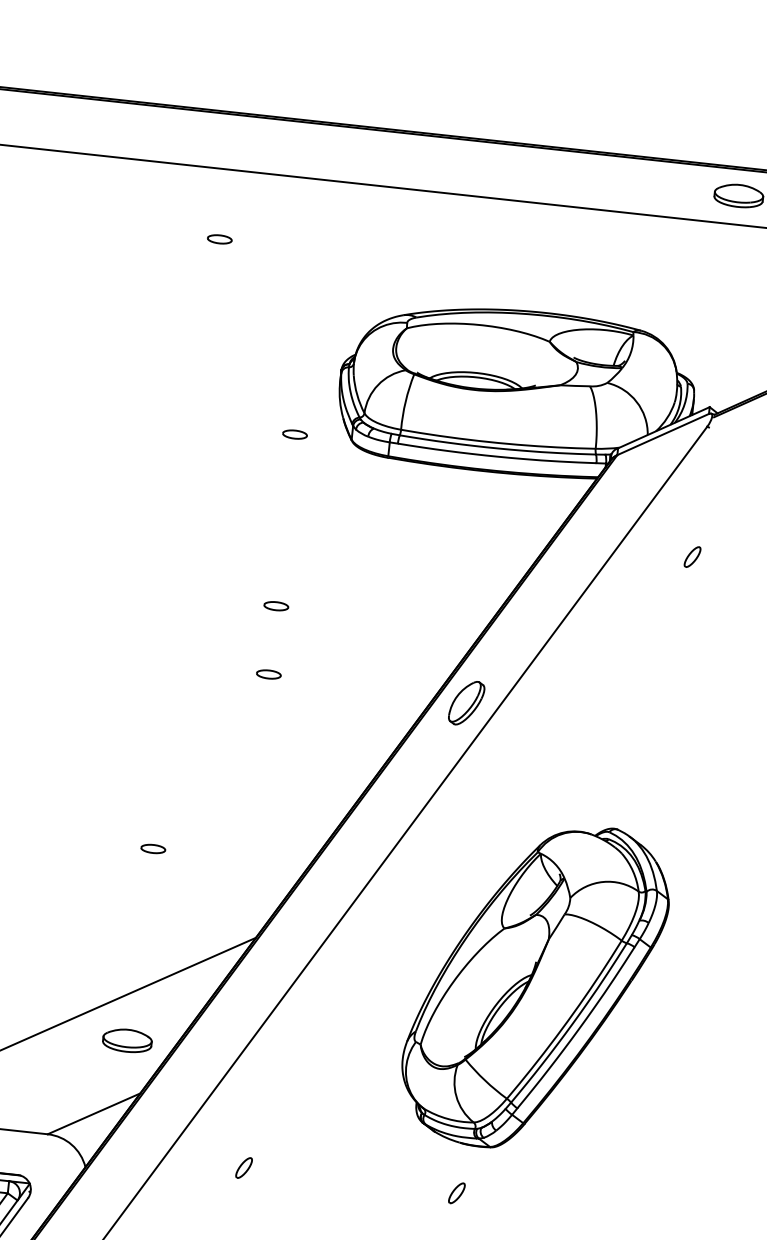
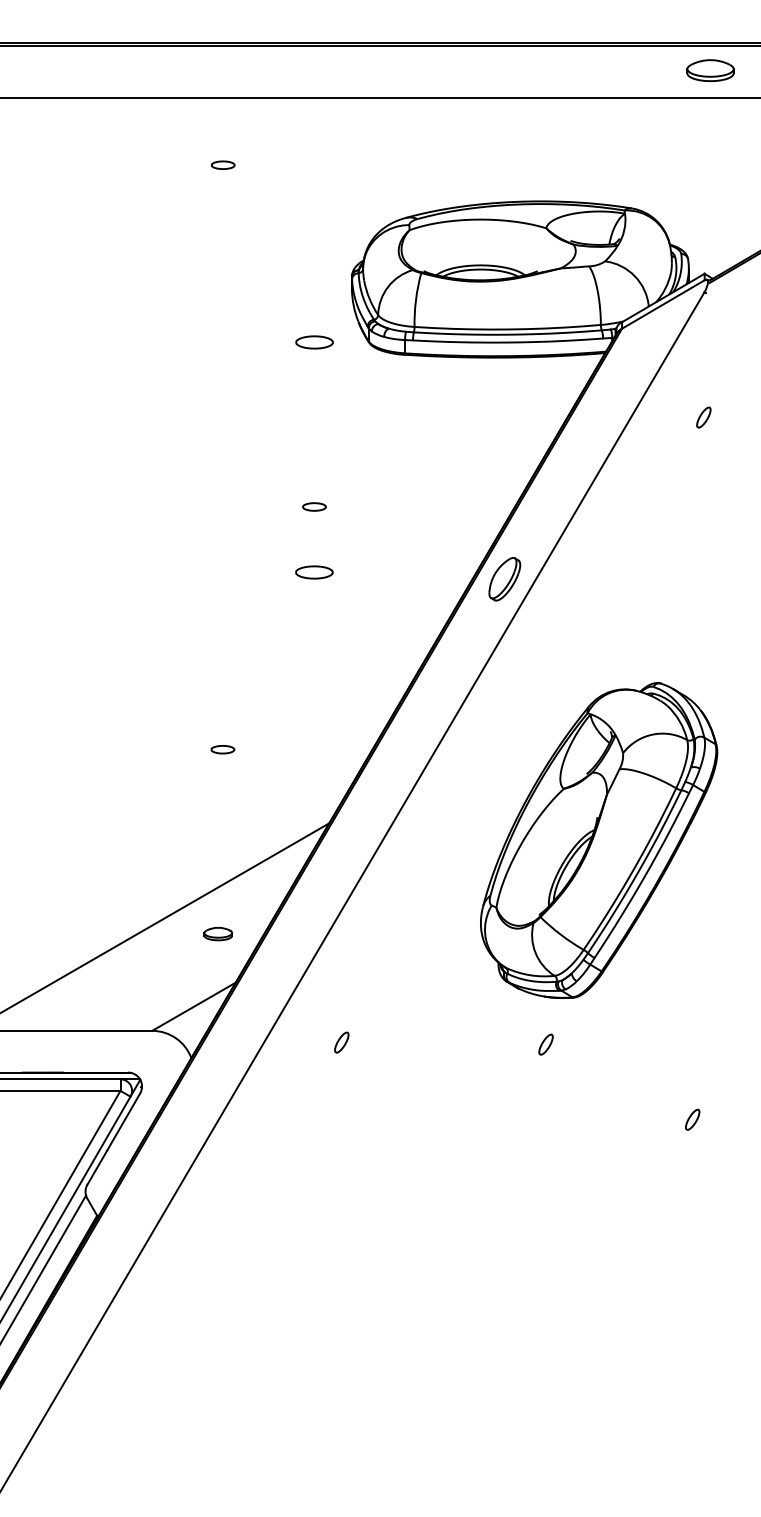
part: (294, 434) -> (314, 342), size x1.6
part: (268, 674) -> (314, 572), size x1.6
part: (127, 1040) -> (218, 933), size x0.6

